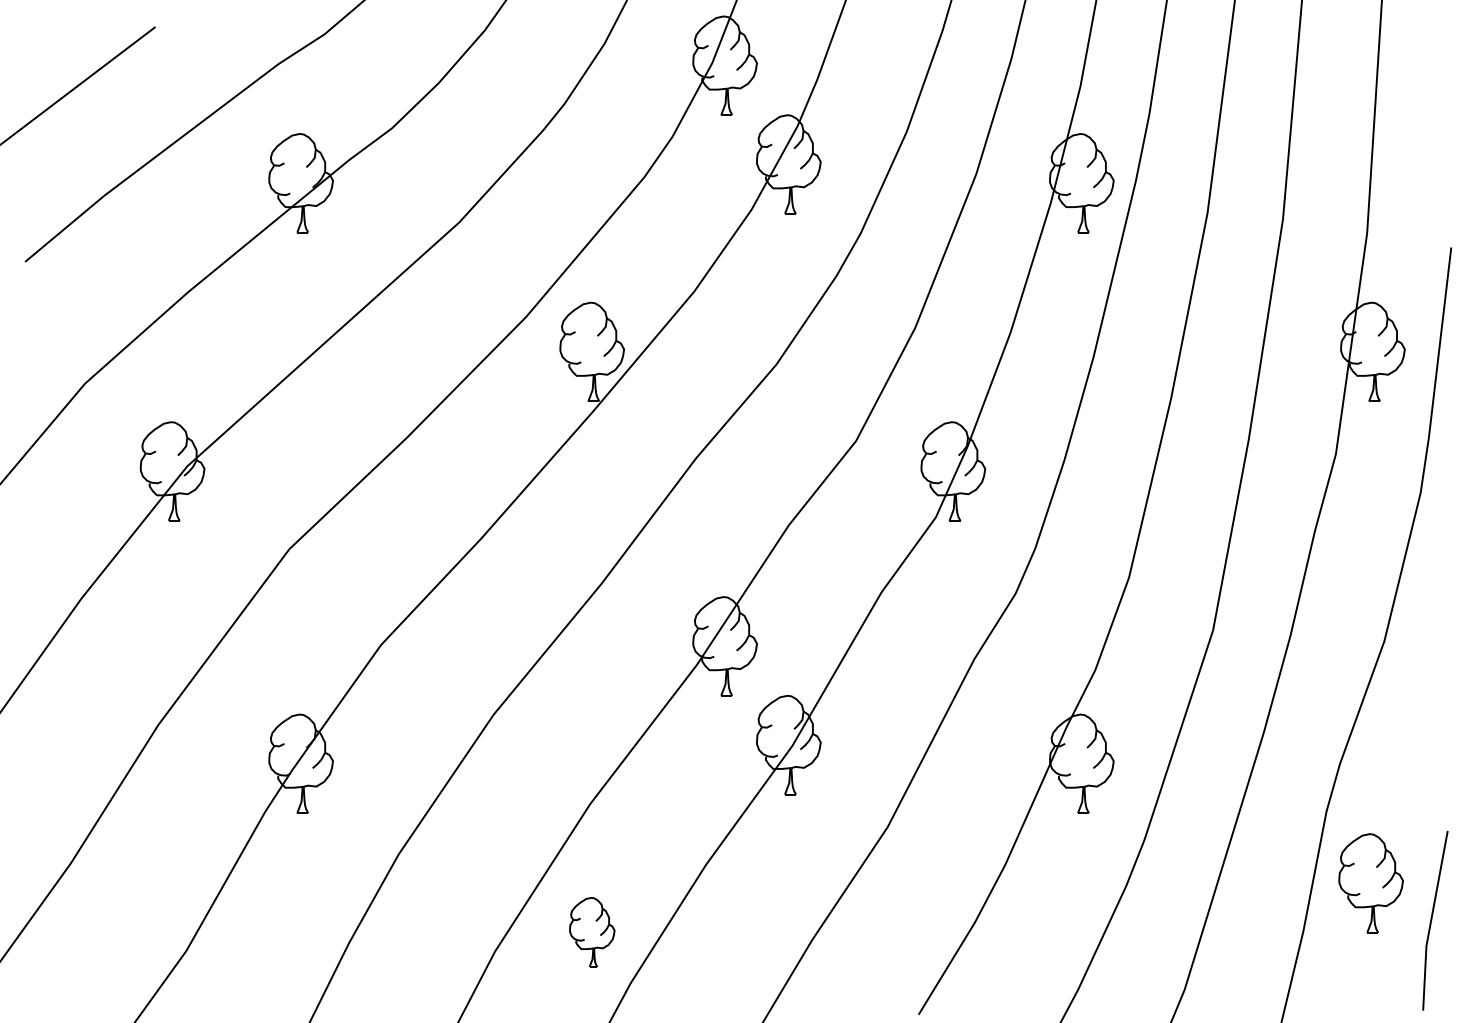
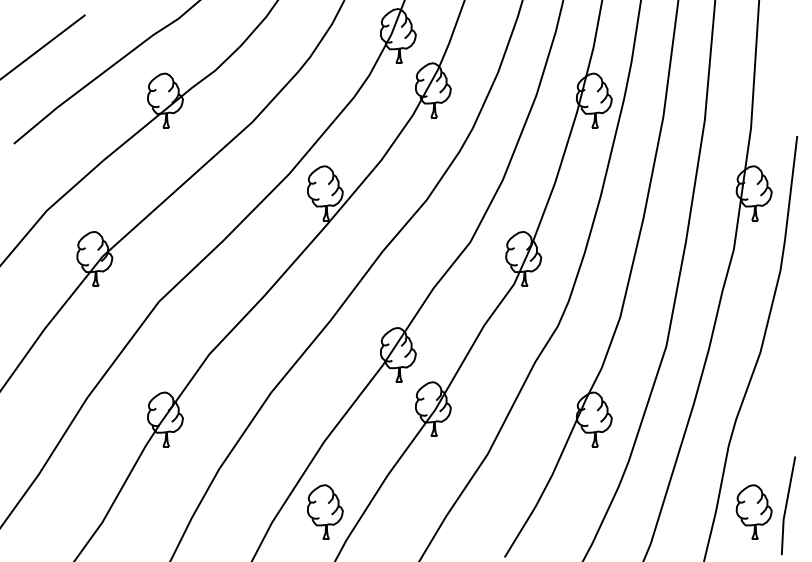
part: (1369, 881) -> (753, 511), moved
part: (592, 931) -> (325, 511), size x1.43

